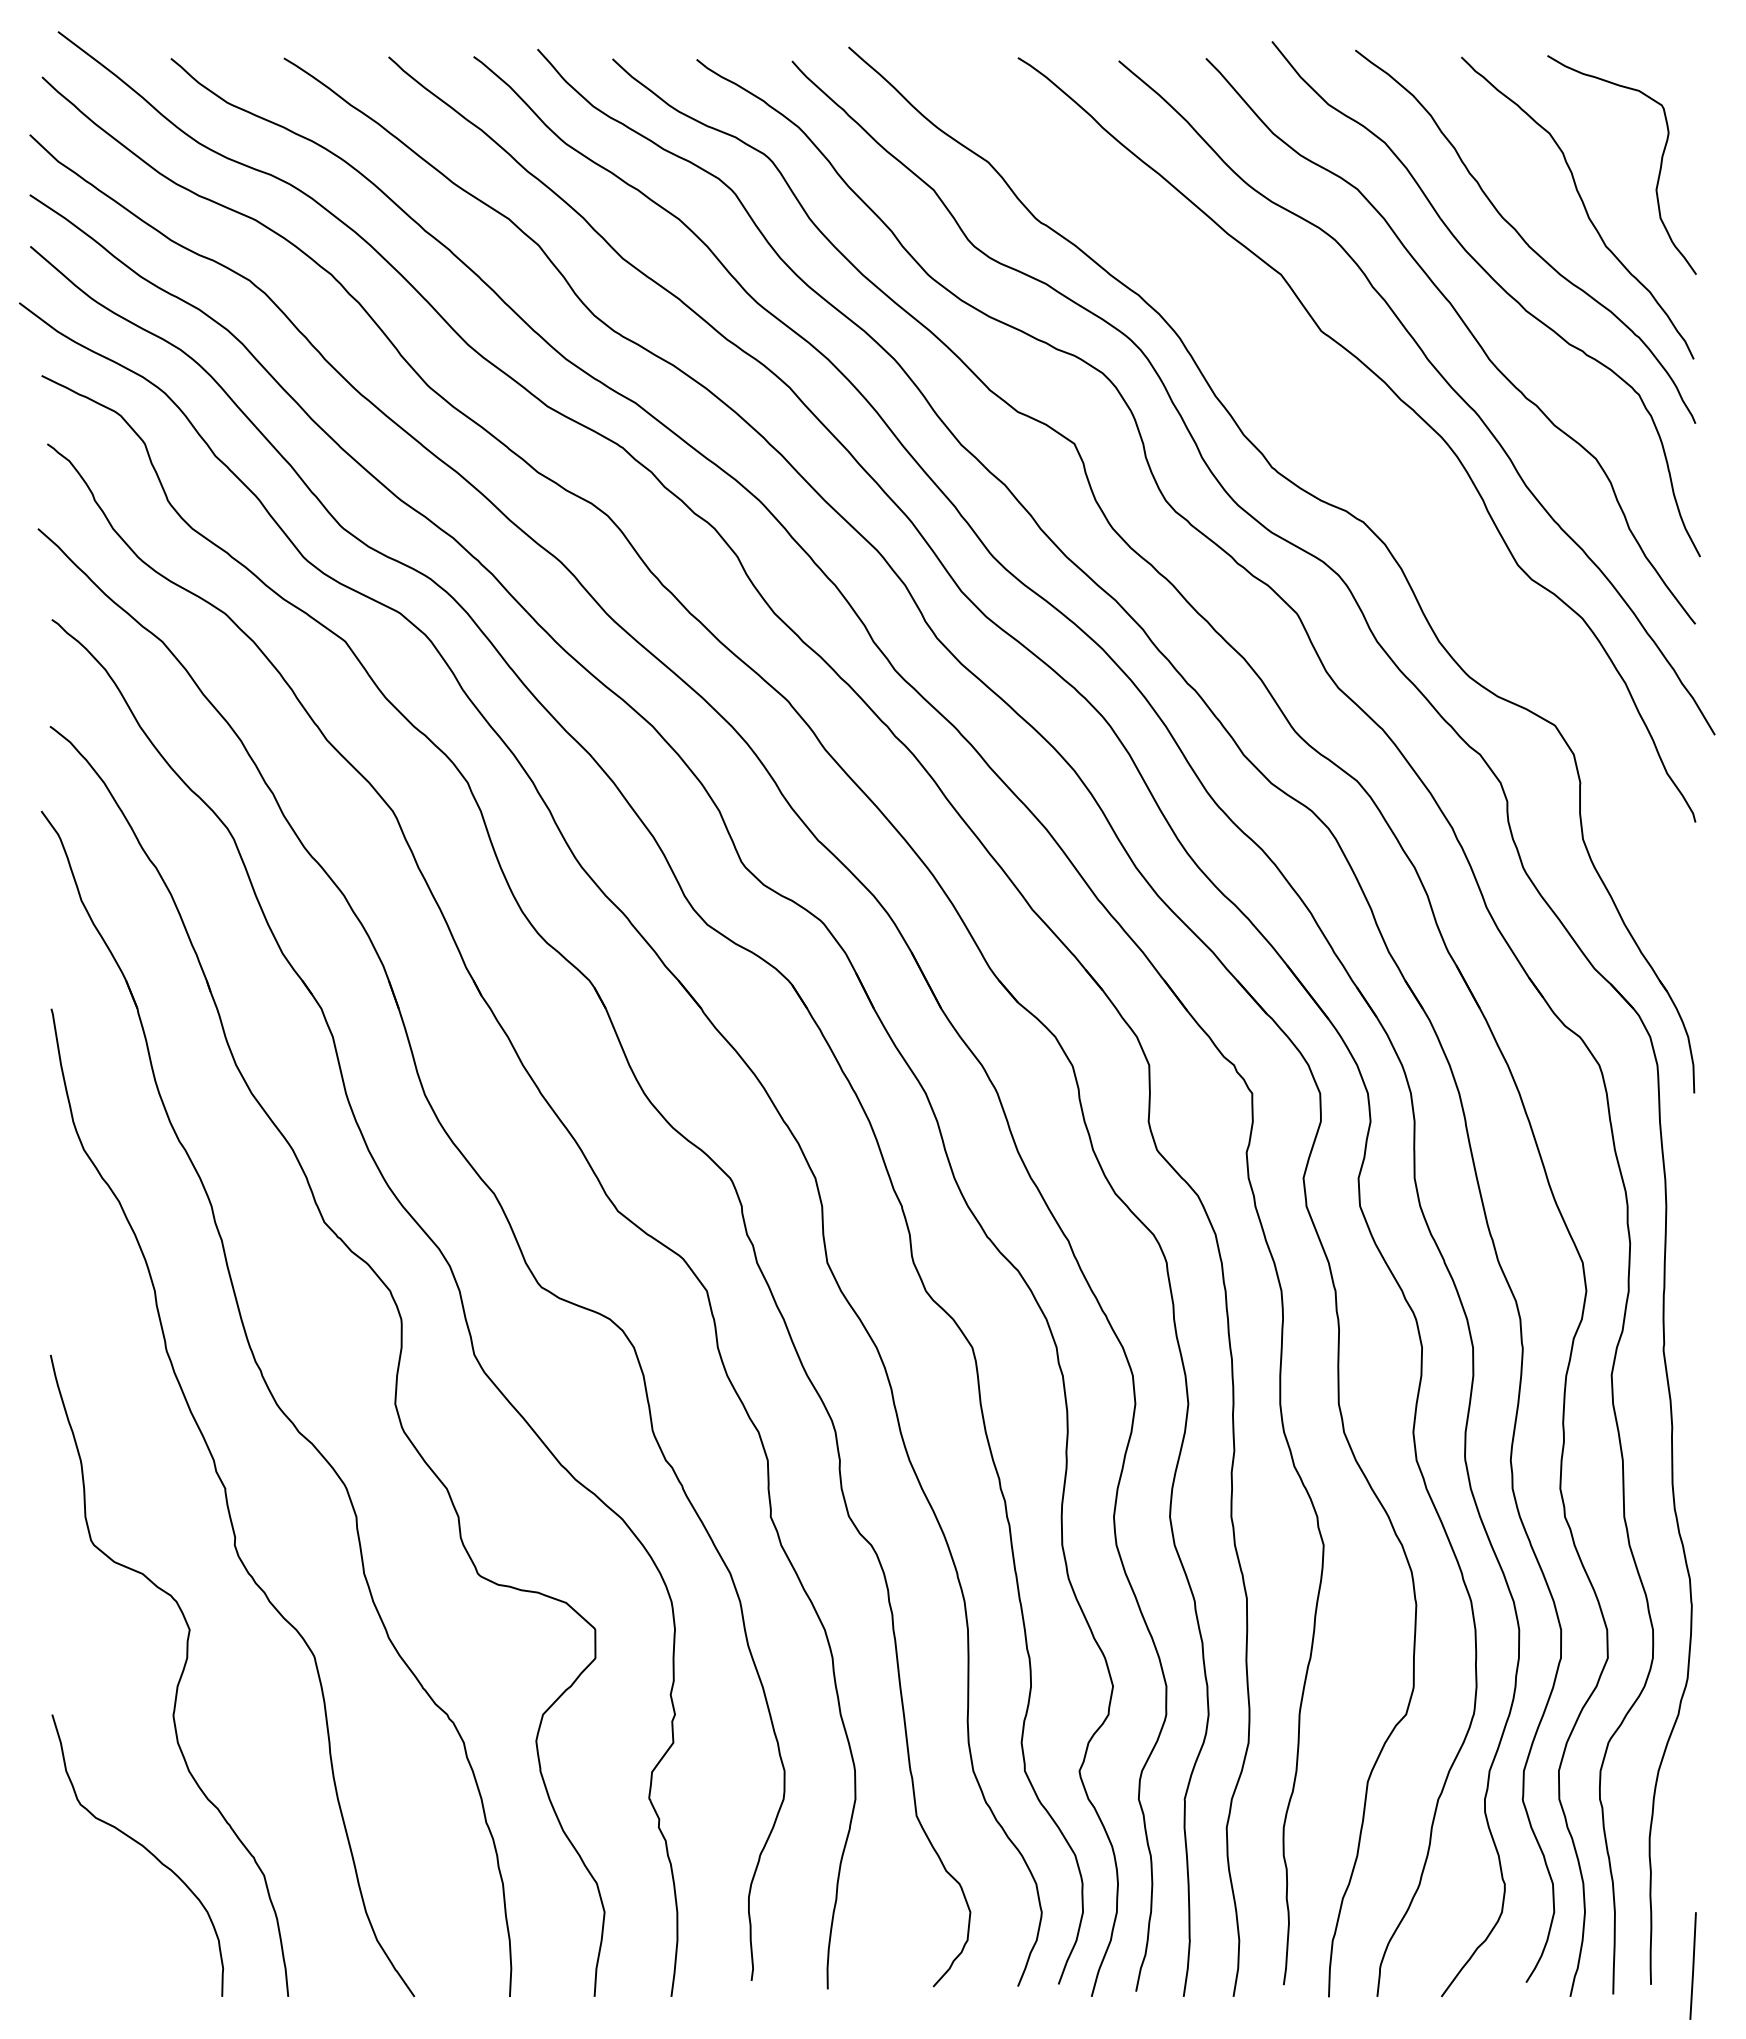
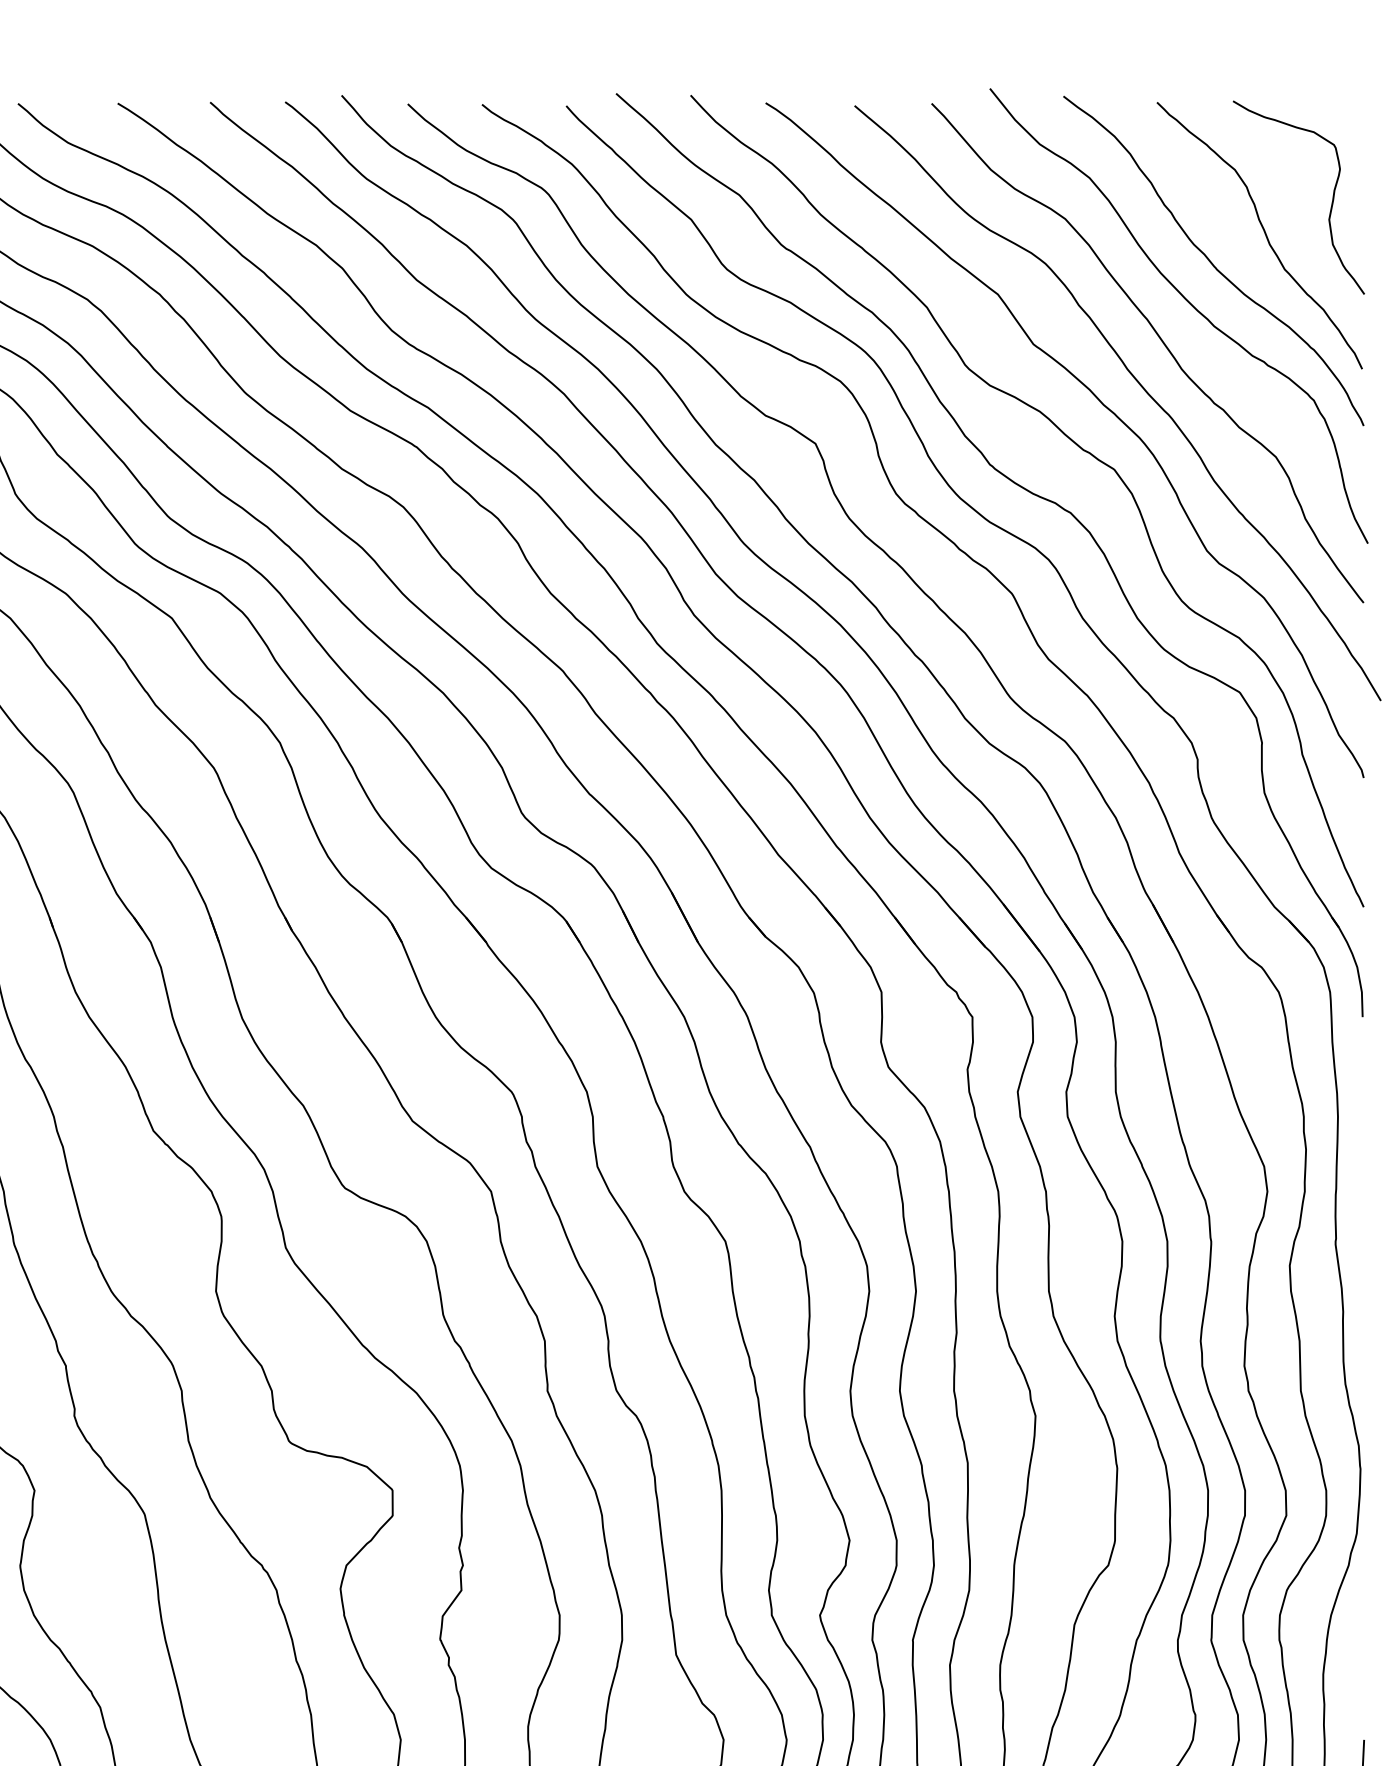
curve: (1369, 445) -> (1075, 445), added

